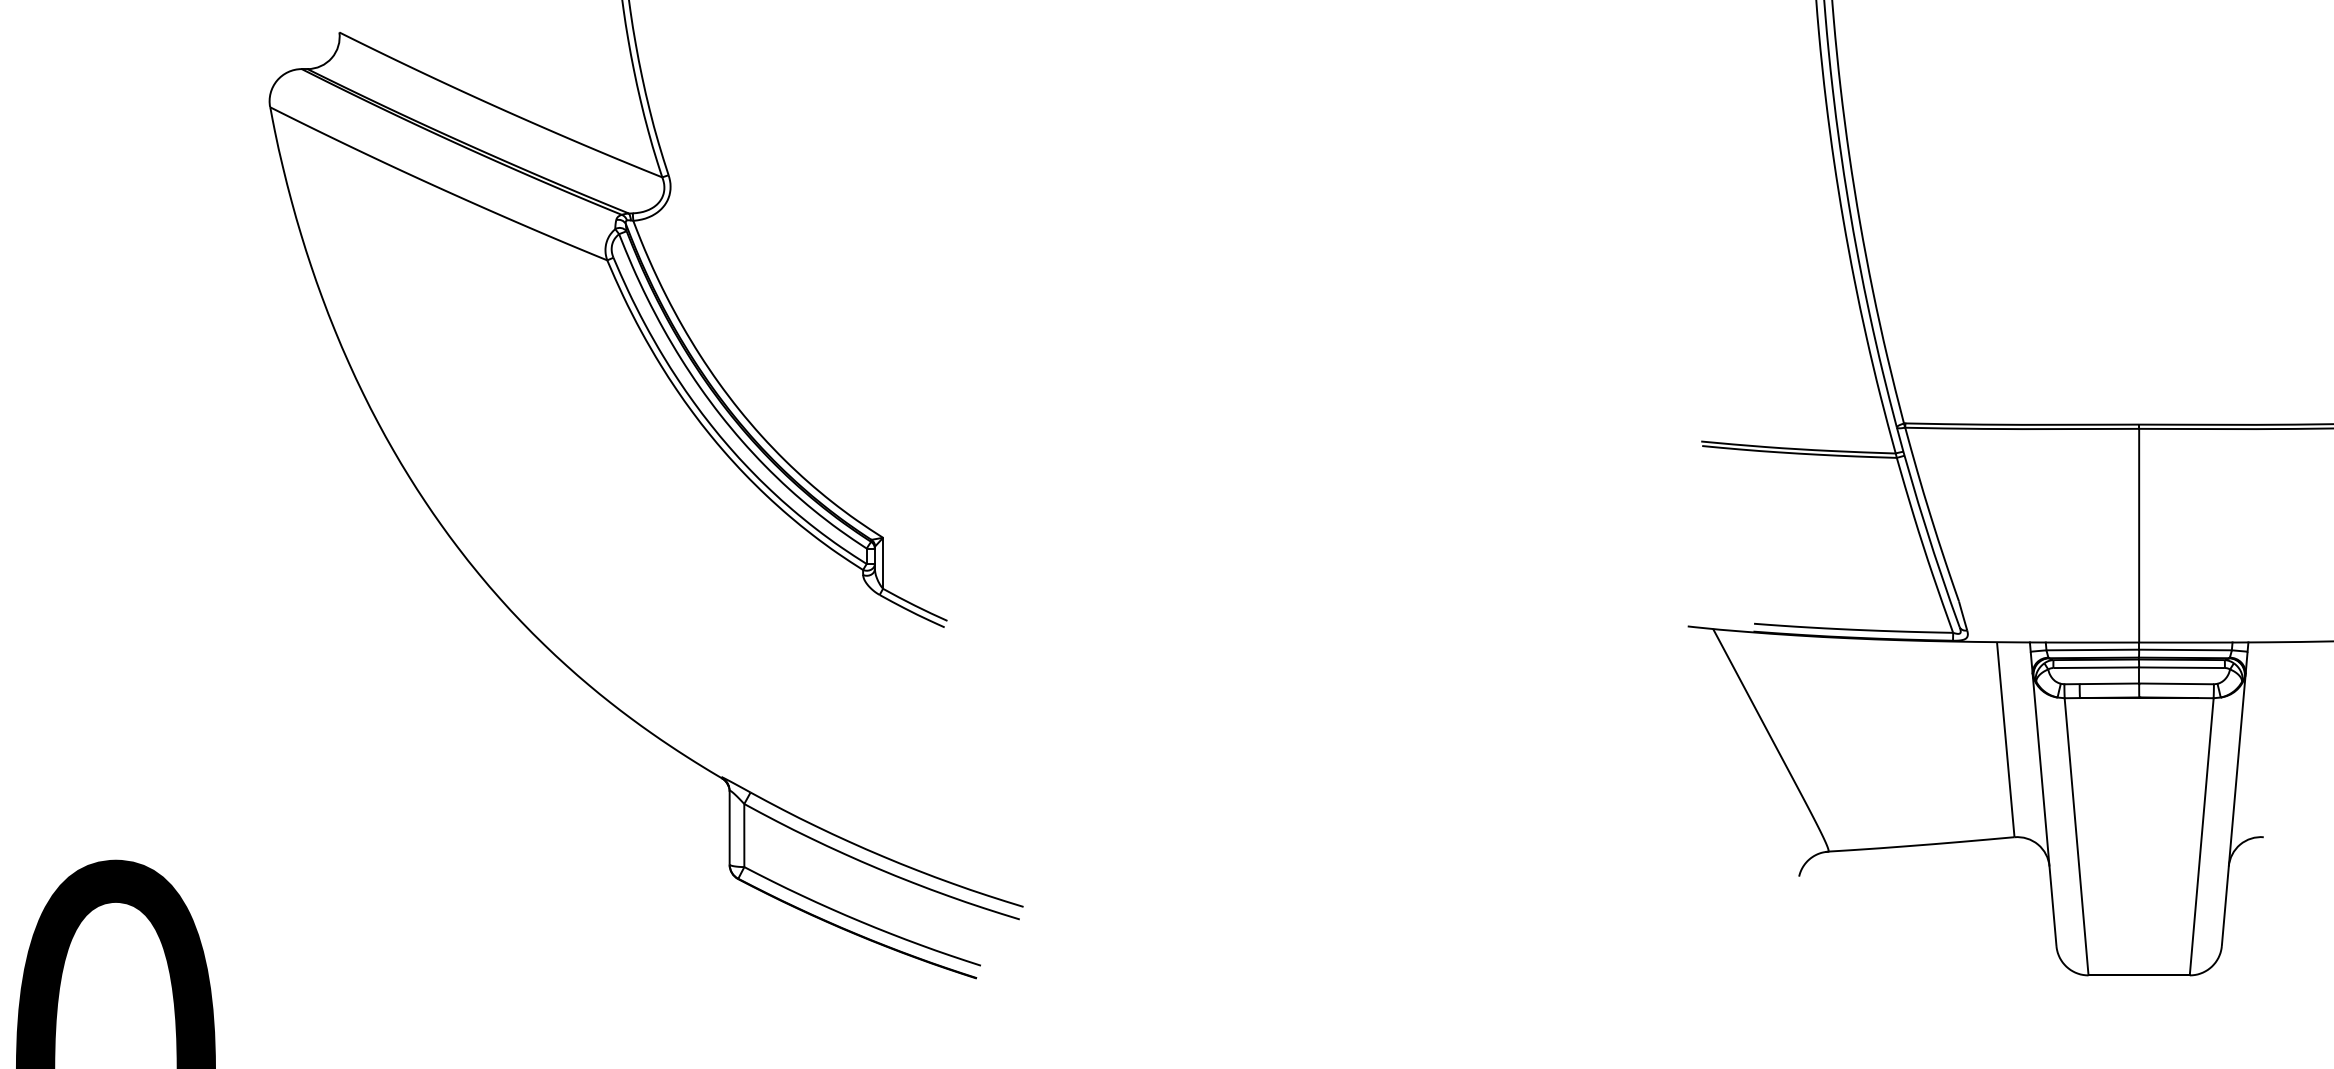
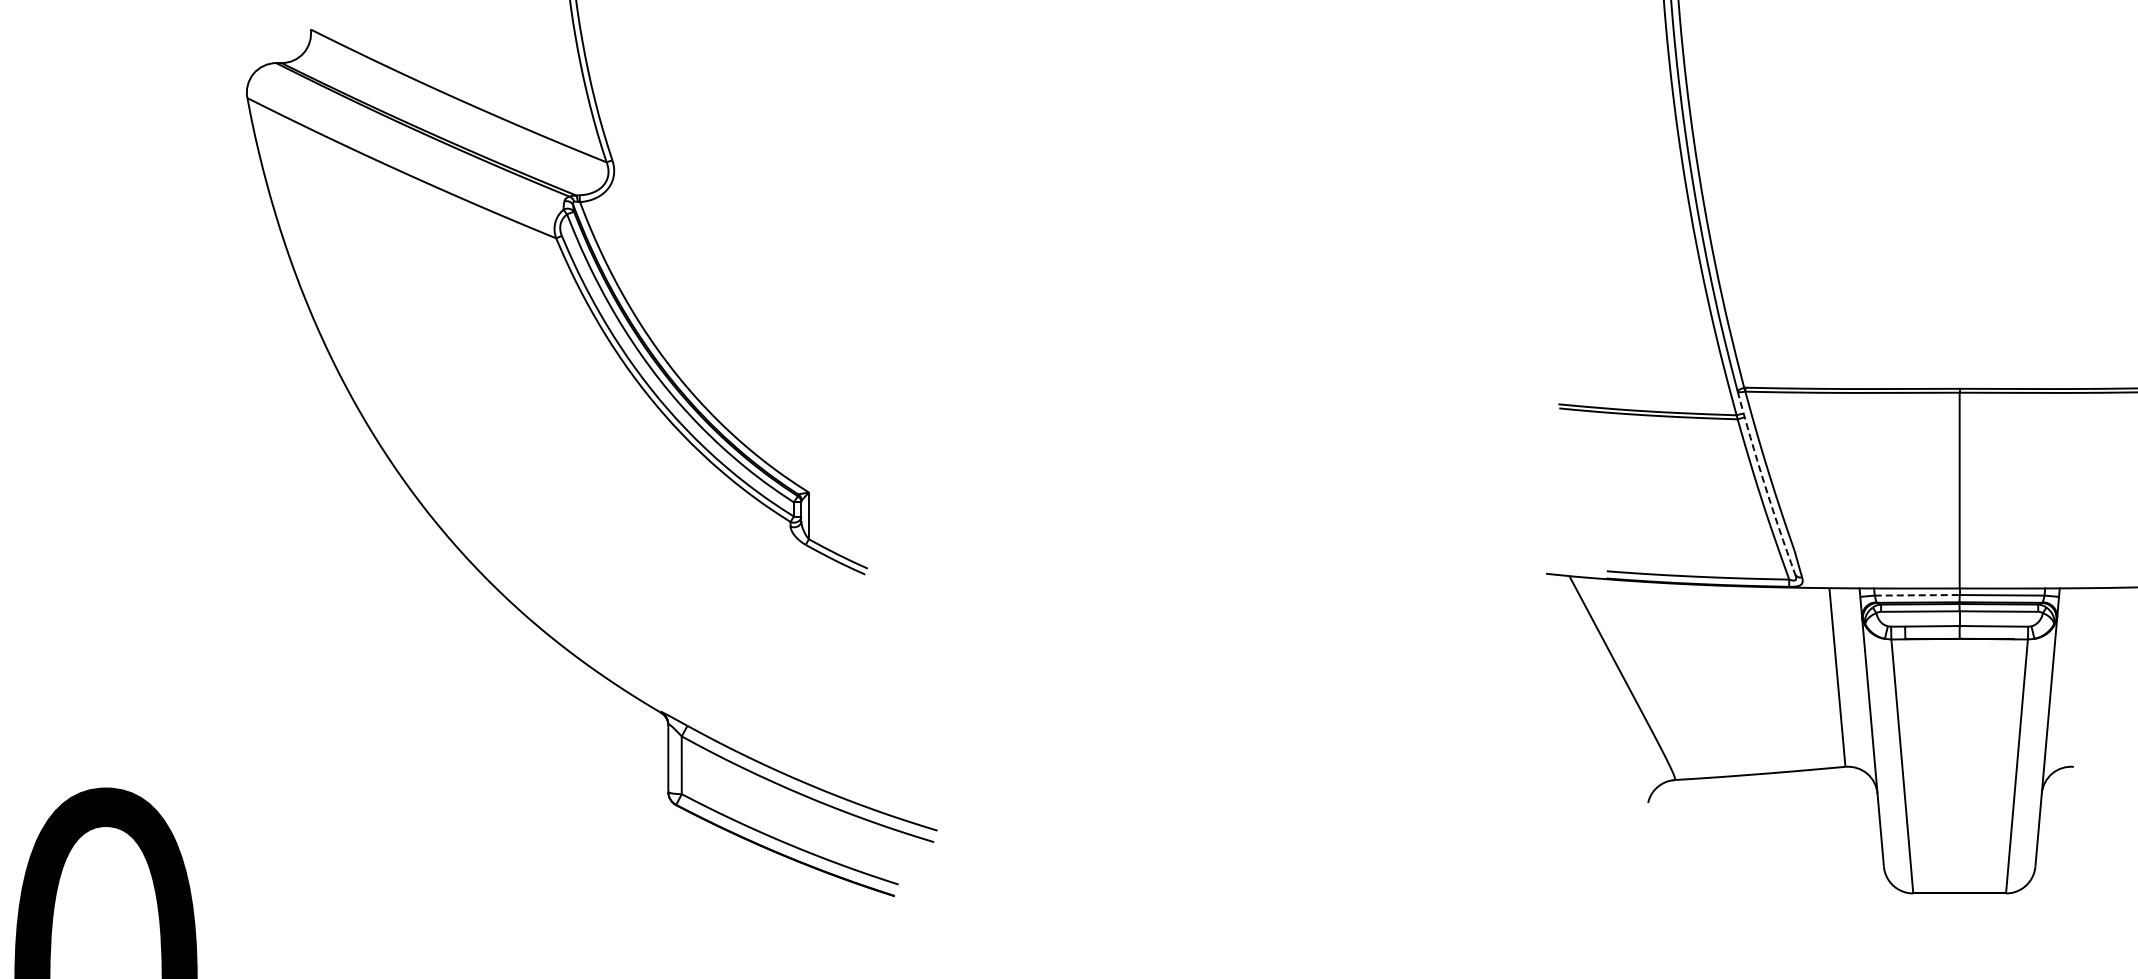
arc: (1926, 527) -> (1764, 483), solid -> dashed
line: (2092, 650) -> (1916, 595), solid -> dashed

